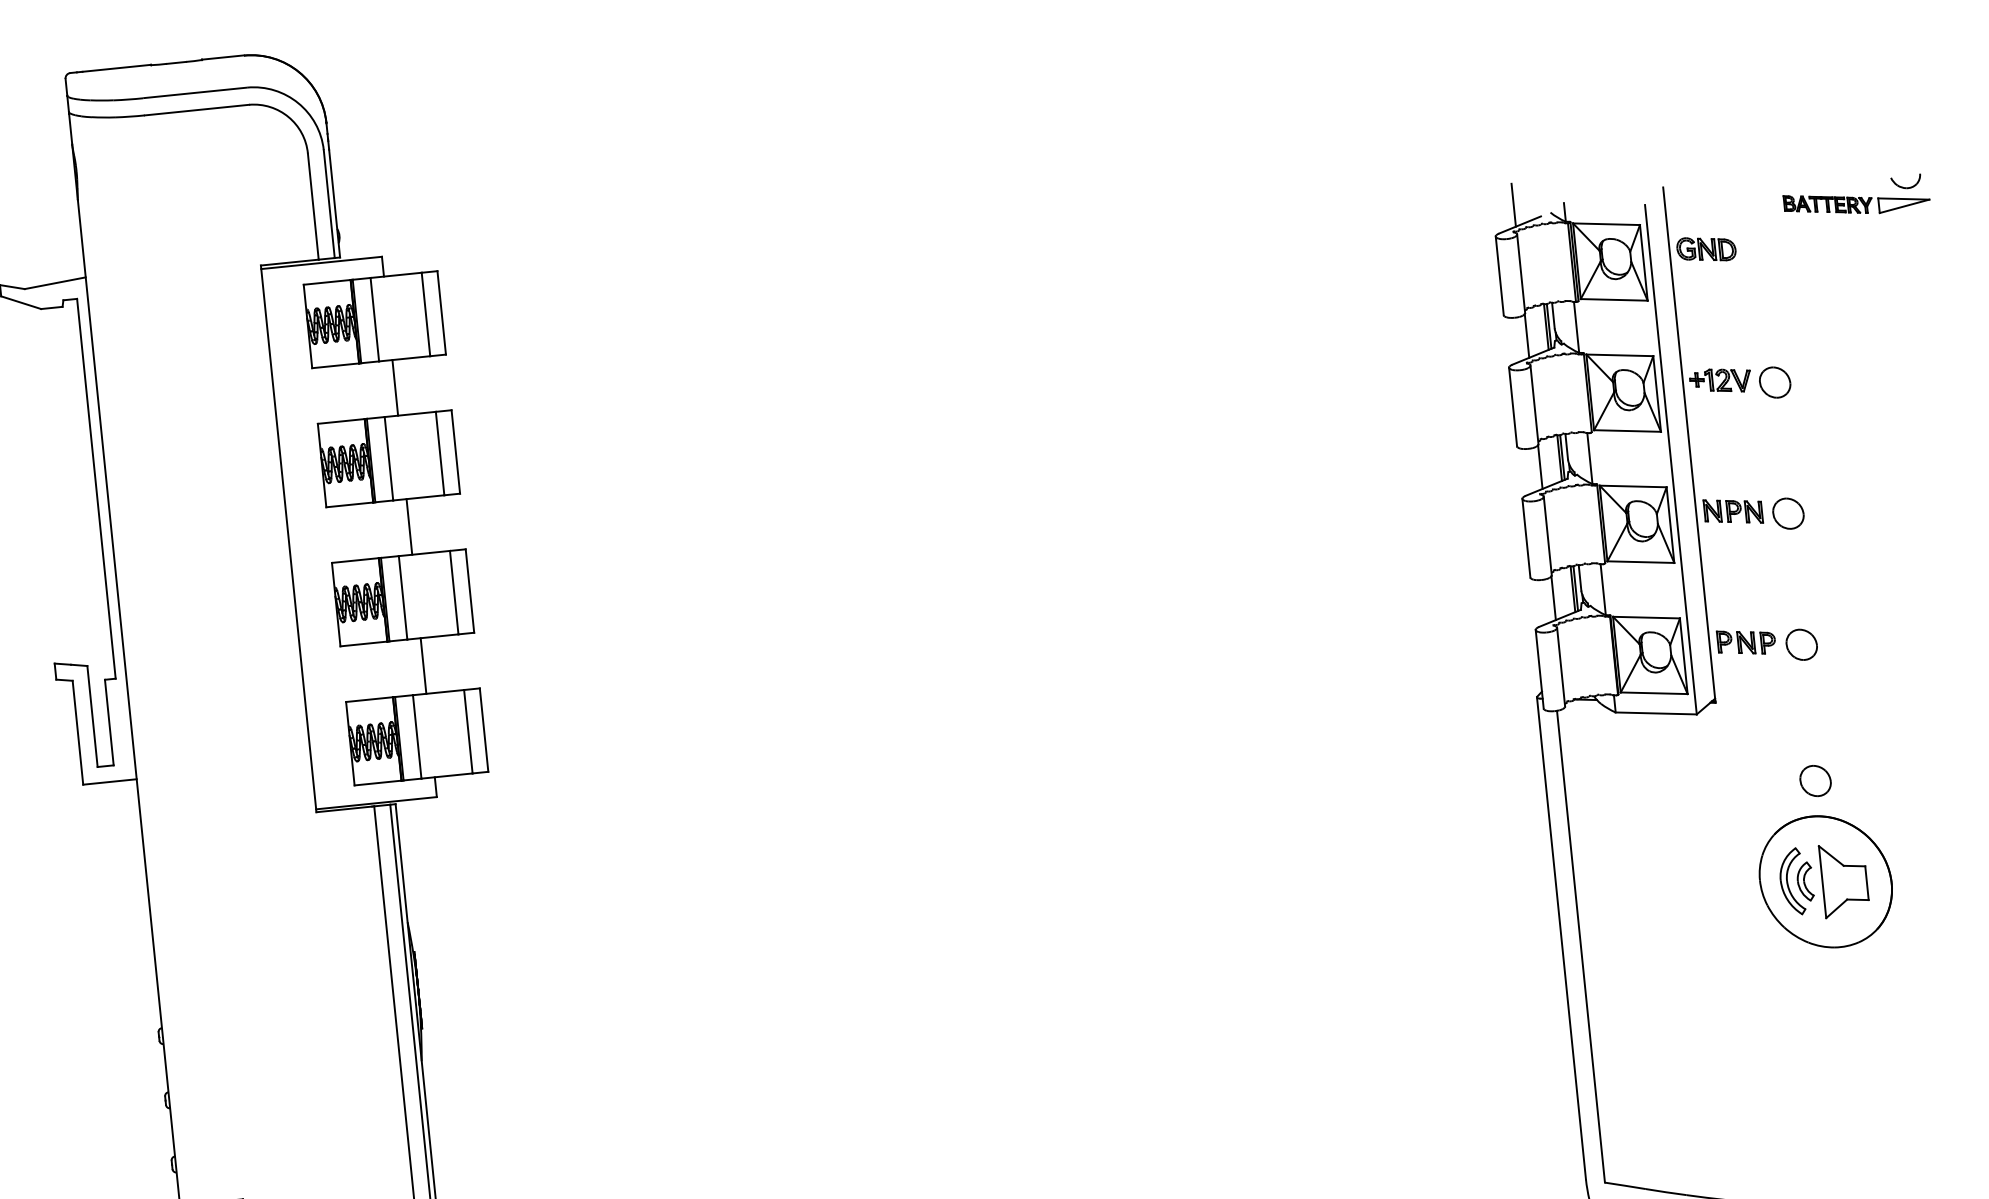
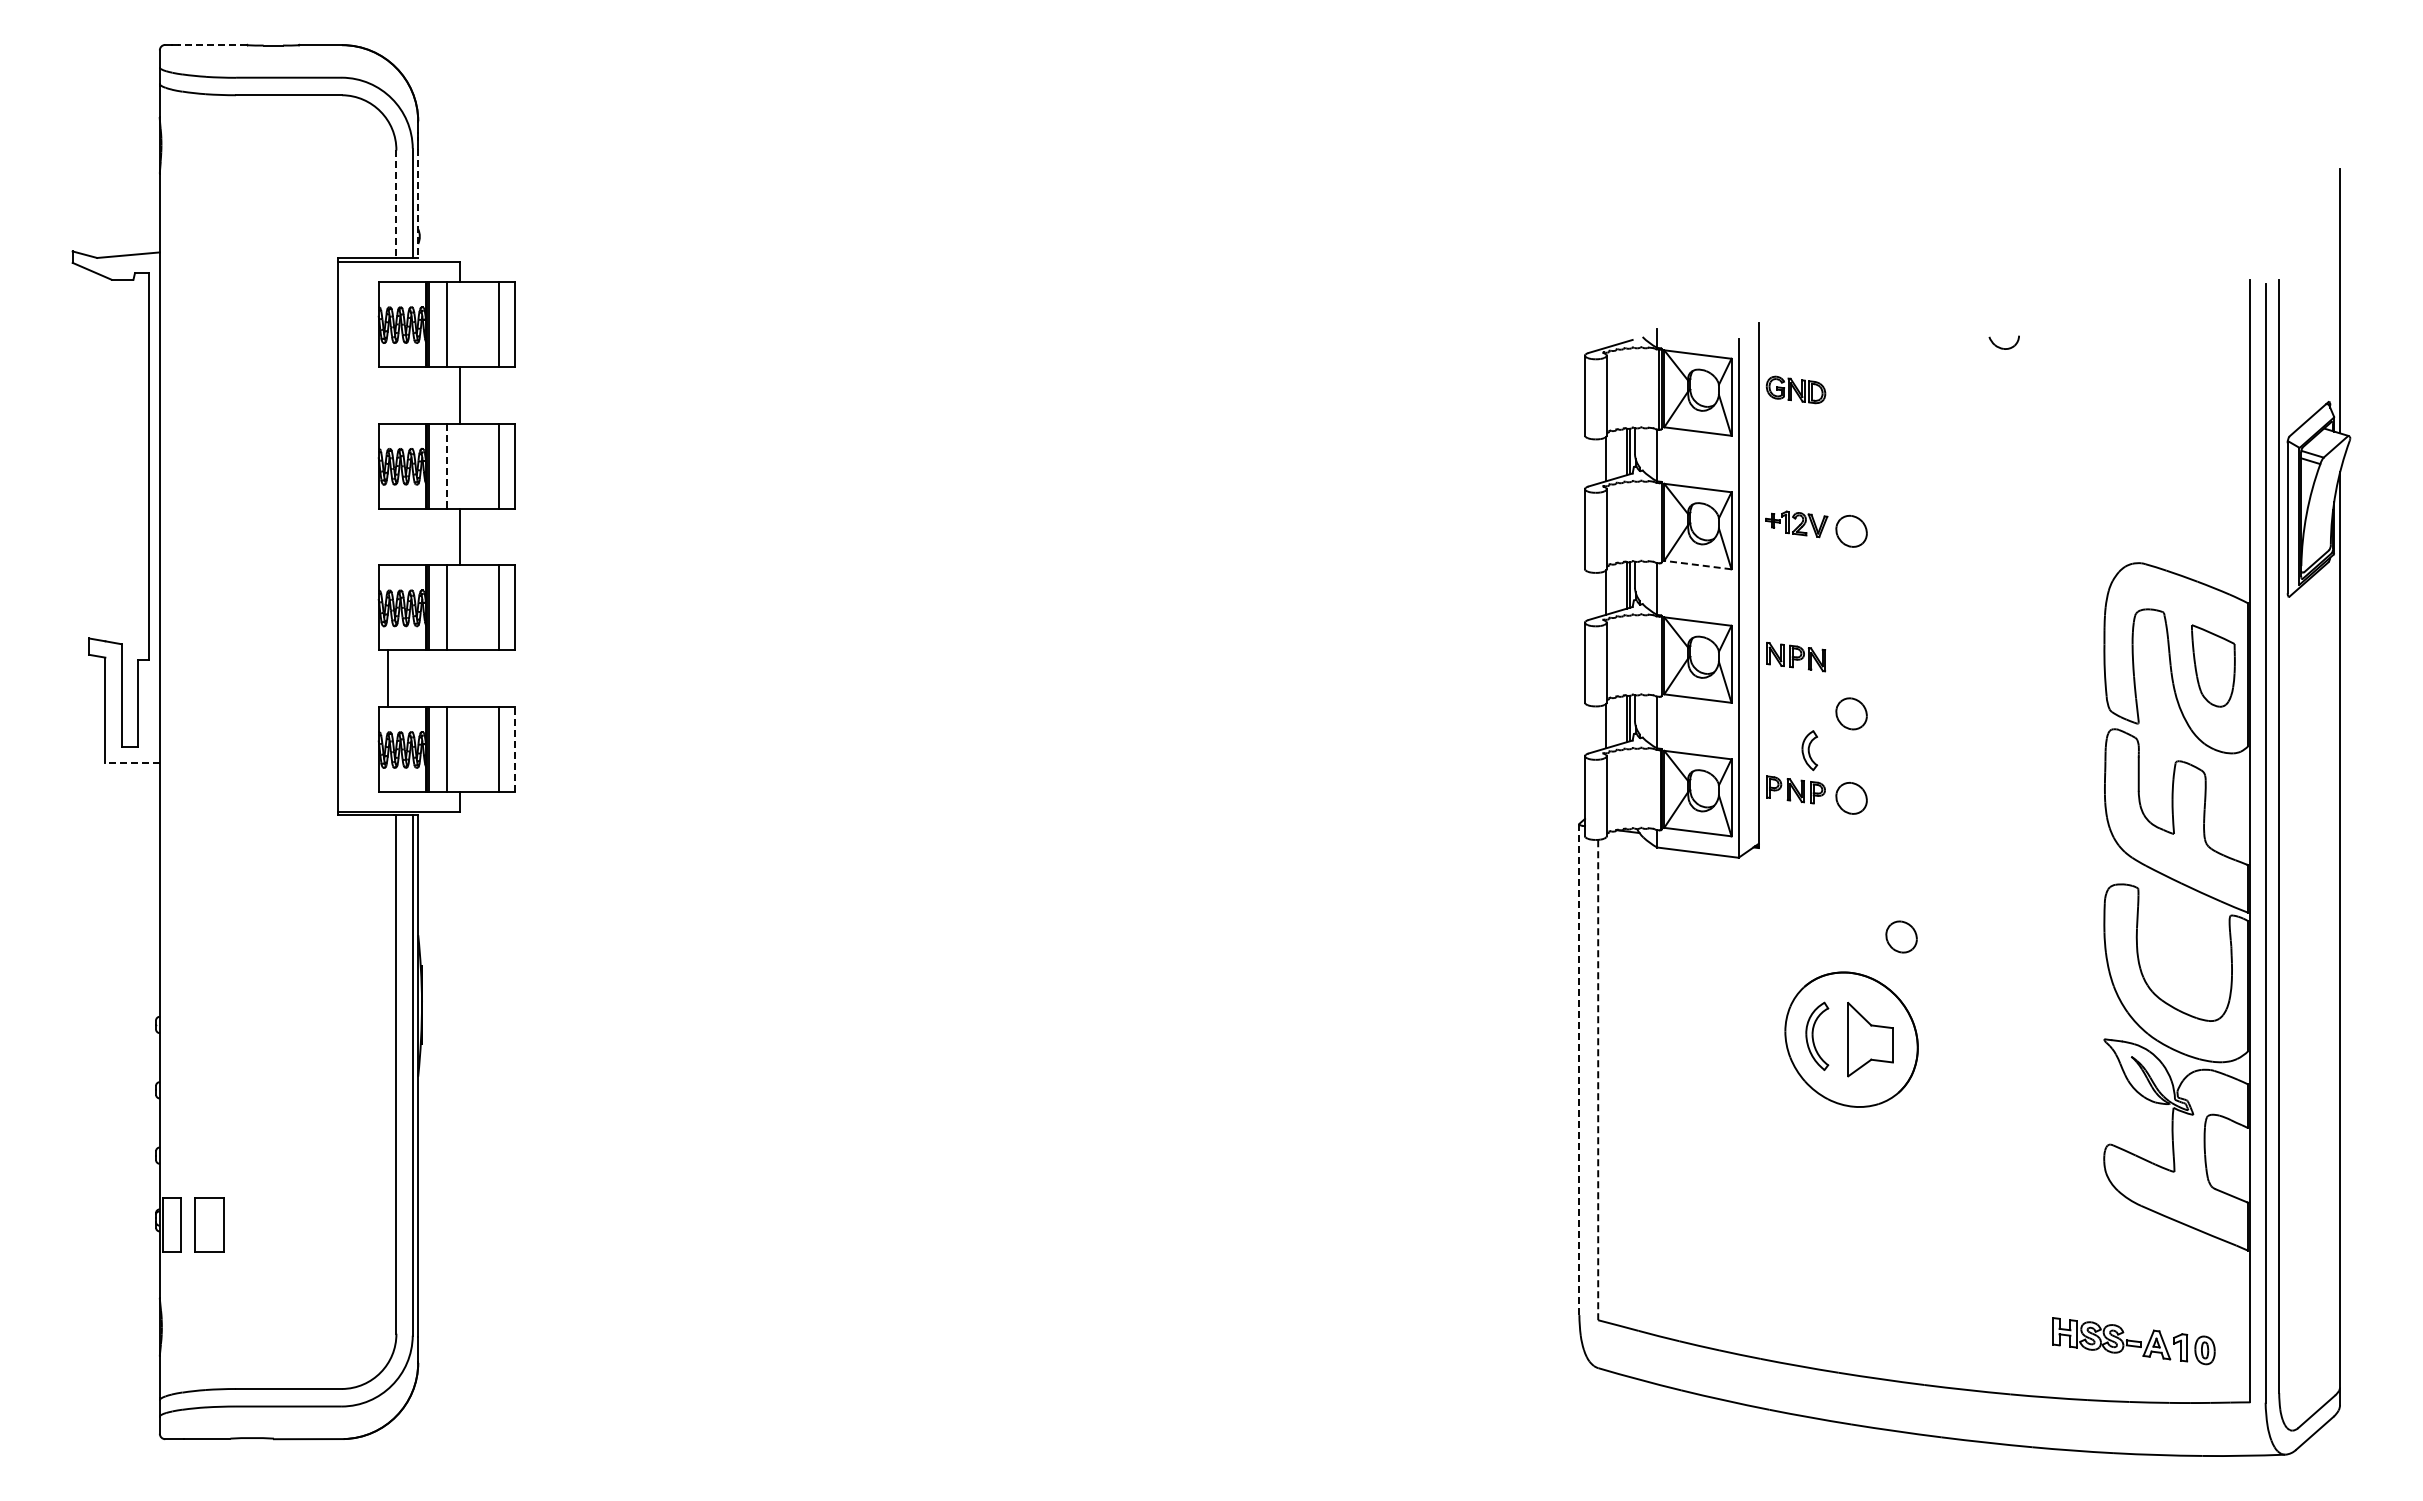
line: (116, 67) -> (212, 44), solid -> dashed
part: (1856, 201) -> (1952, 357), removed
line: (334, 203) -> (418, 203), solid -> dashed
line: (1513, 204) -> (1606, 325), removed
line: (313, 206) -> (396, 204), solid -> dashed
line: (1627, 431) -> (1697, 565), solid -> dashed
line: (388, 459) -> (446, 466), solid -> dashed
part: (1788, 513) -> (1851, 713), moved
line: (423, 665) -> (388, 678), moved
line: (483, 729) -> (514, 748), solid -> dashed
part: (1815, 780) -> (1901, 936), moved
line: (109, 782) -> (132, 763), solid -> dashed
part: (1804, 881) -> (1809, 750), moved
line: (1561, 939) -> (1579, 1070), solid -> dashed
line: (1581, 946) -> (1598, 1079), solid -> dashed

